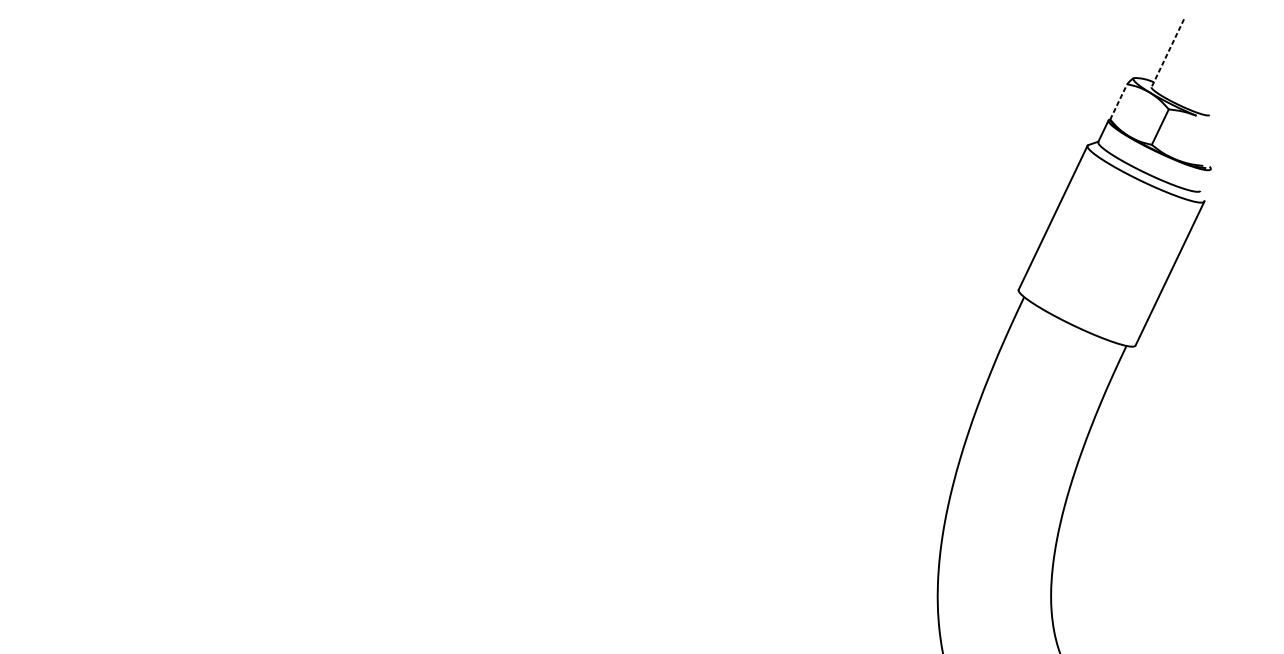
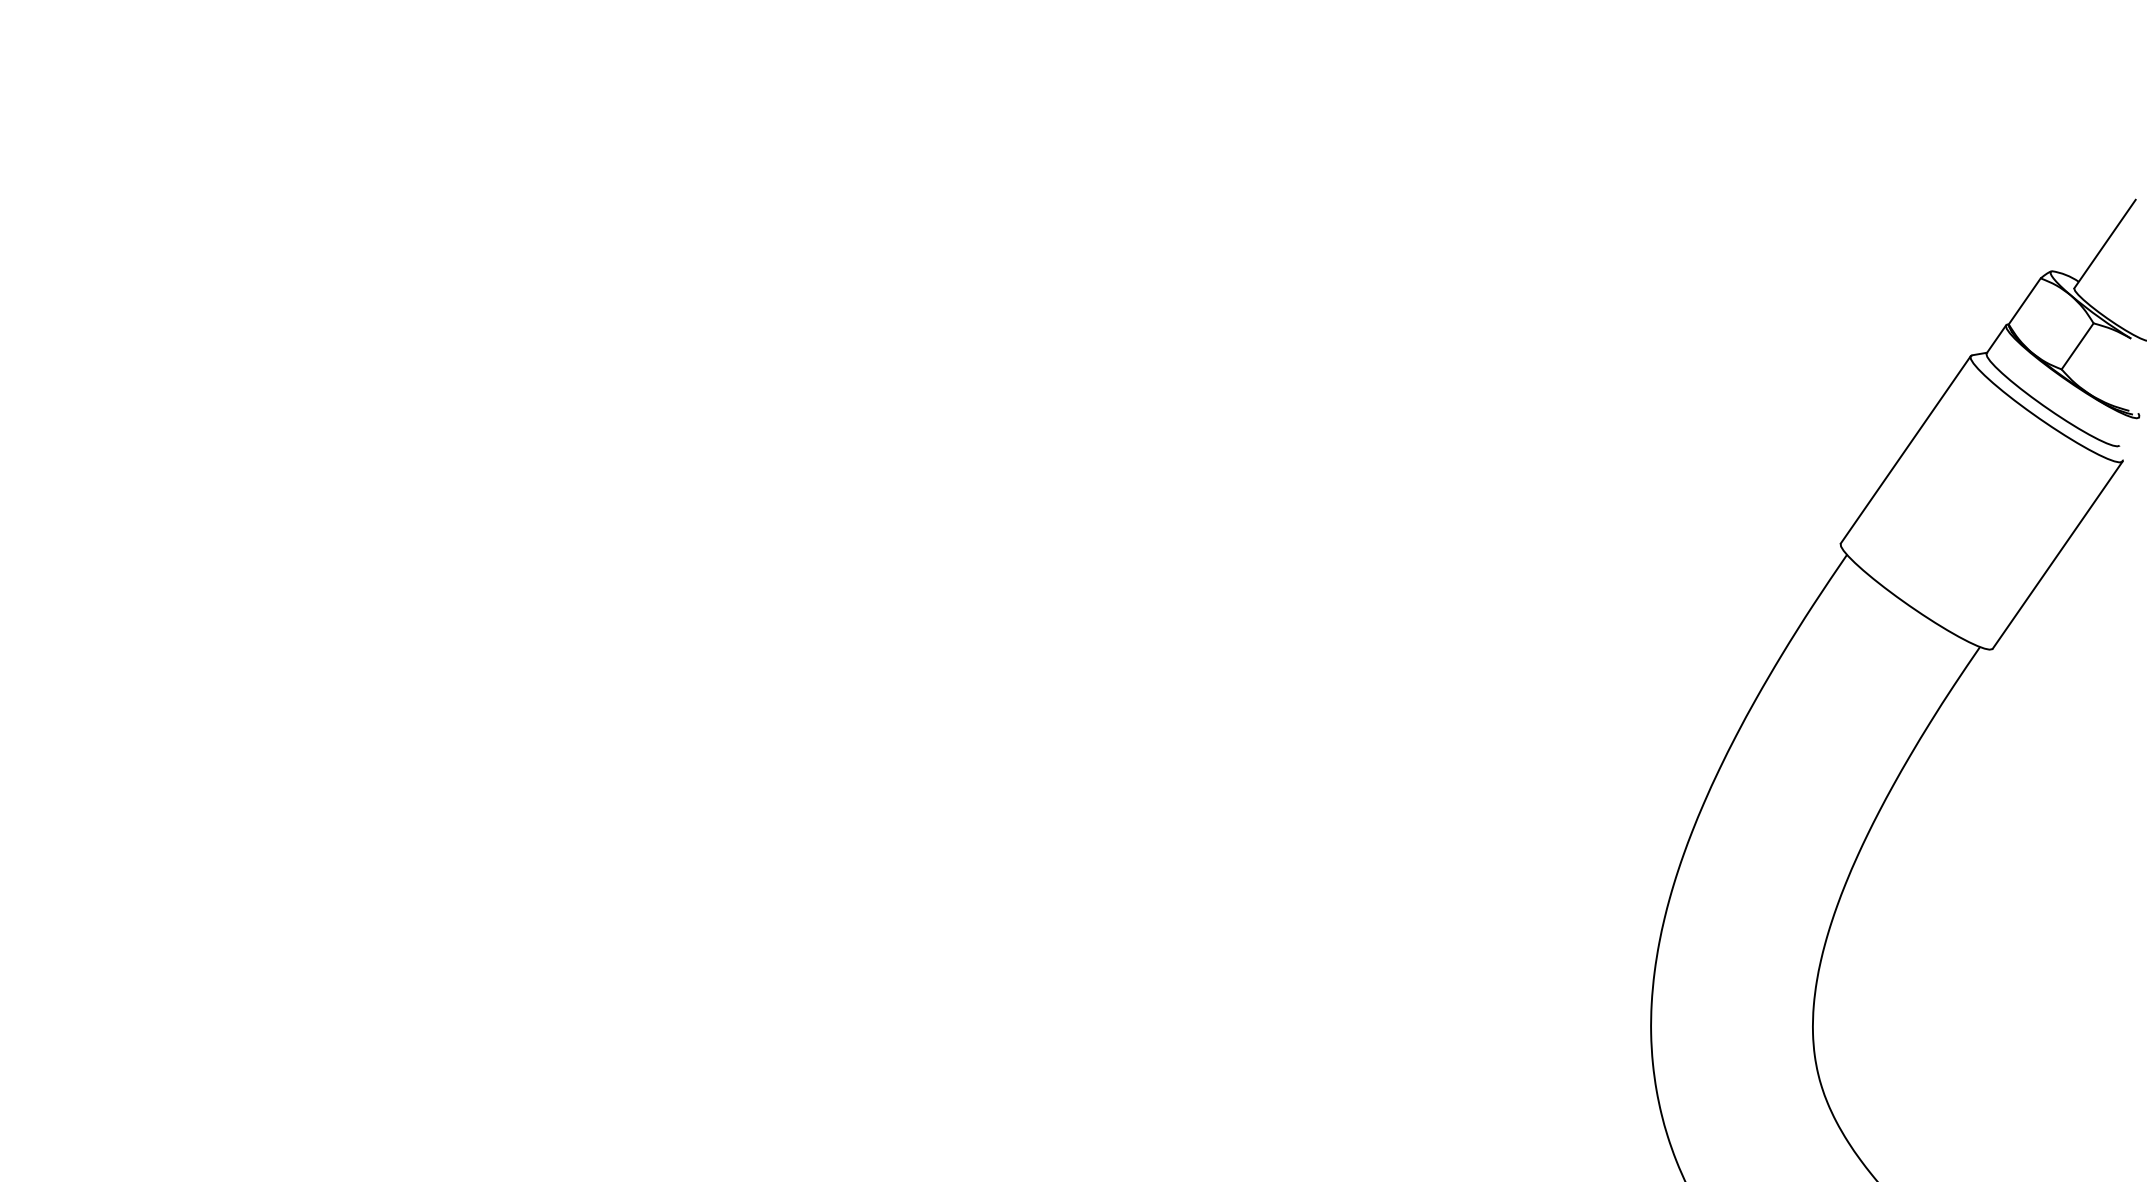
line: (1168, 53) -> (2105, 244), dashed -> solid
line: (1119, 101) -> (2025, 301), dashed -> solid

